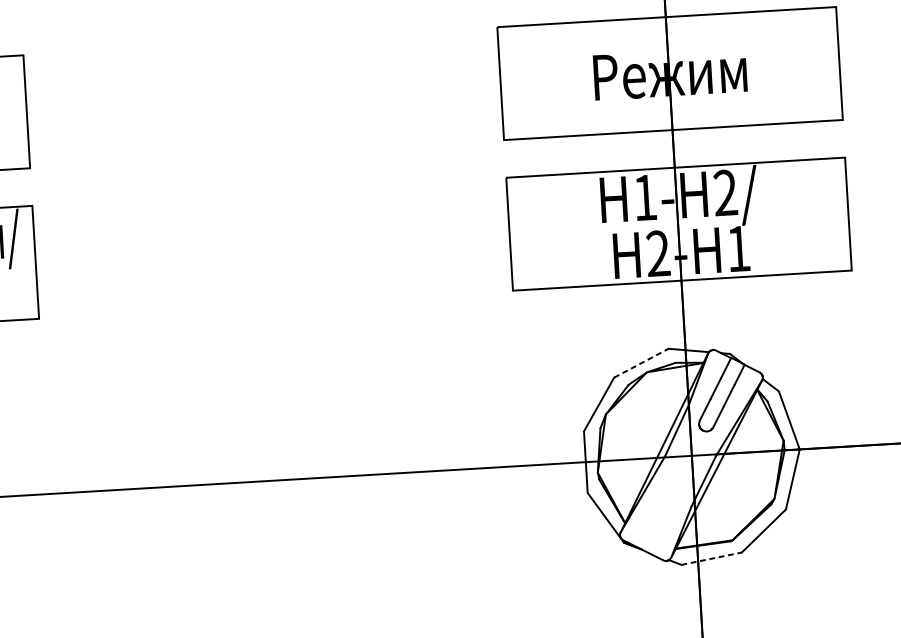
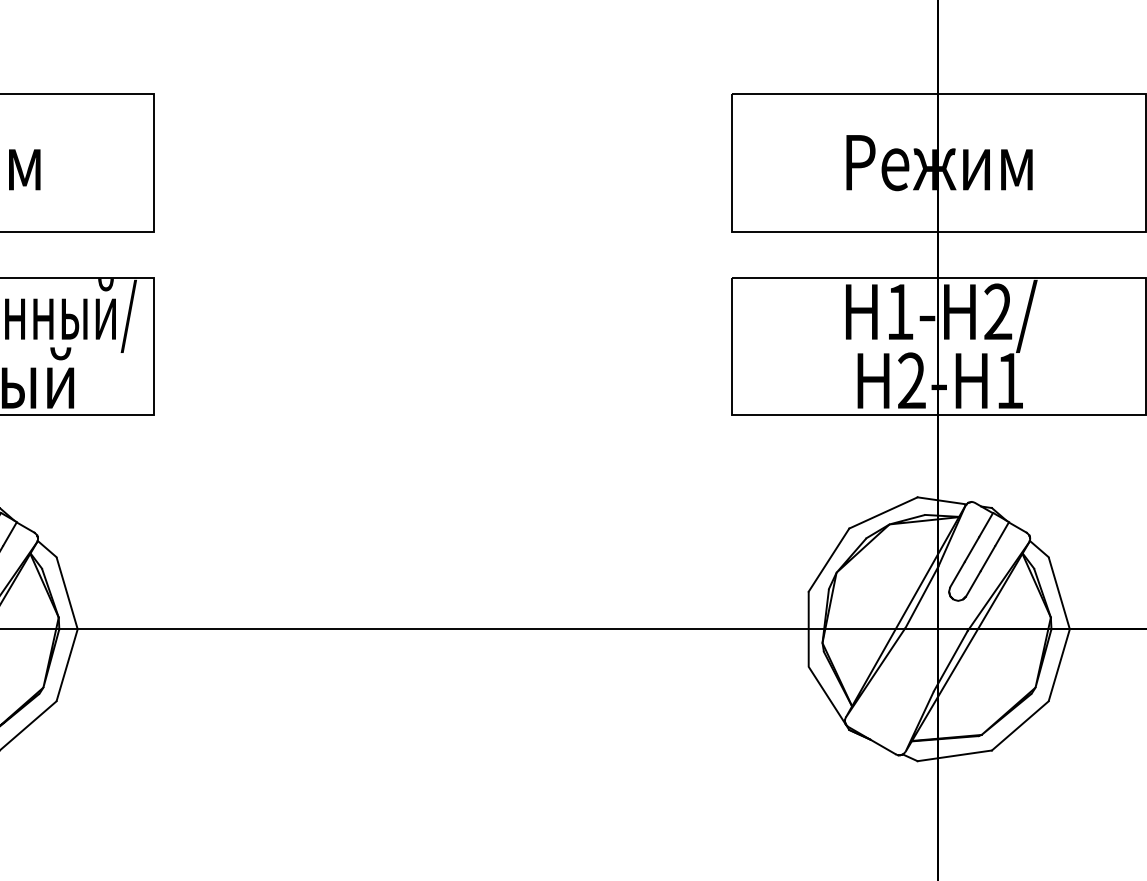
line: (641, 362) -> (883, 512), dashed -> solid
line: (711, 558) -> (954, 755), dashed -> solid

